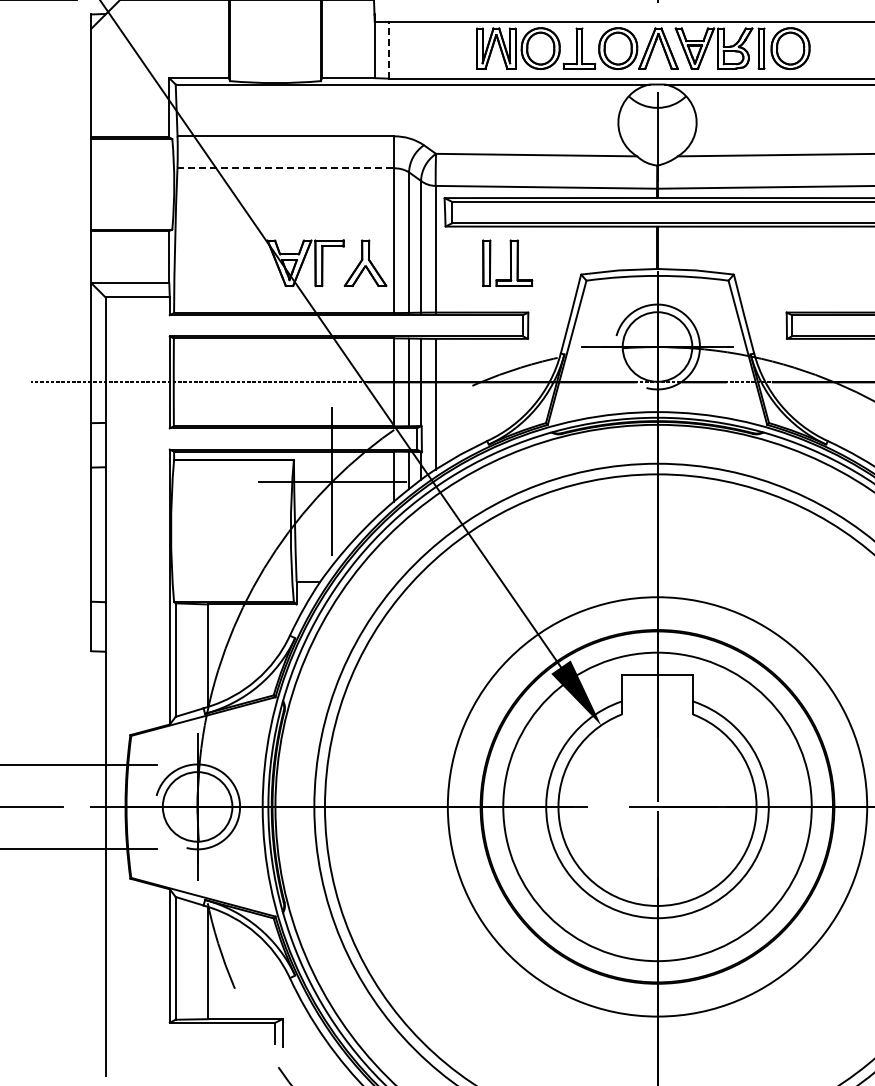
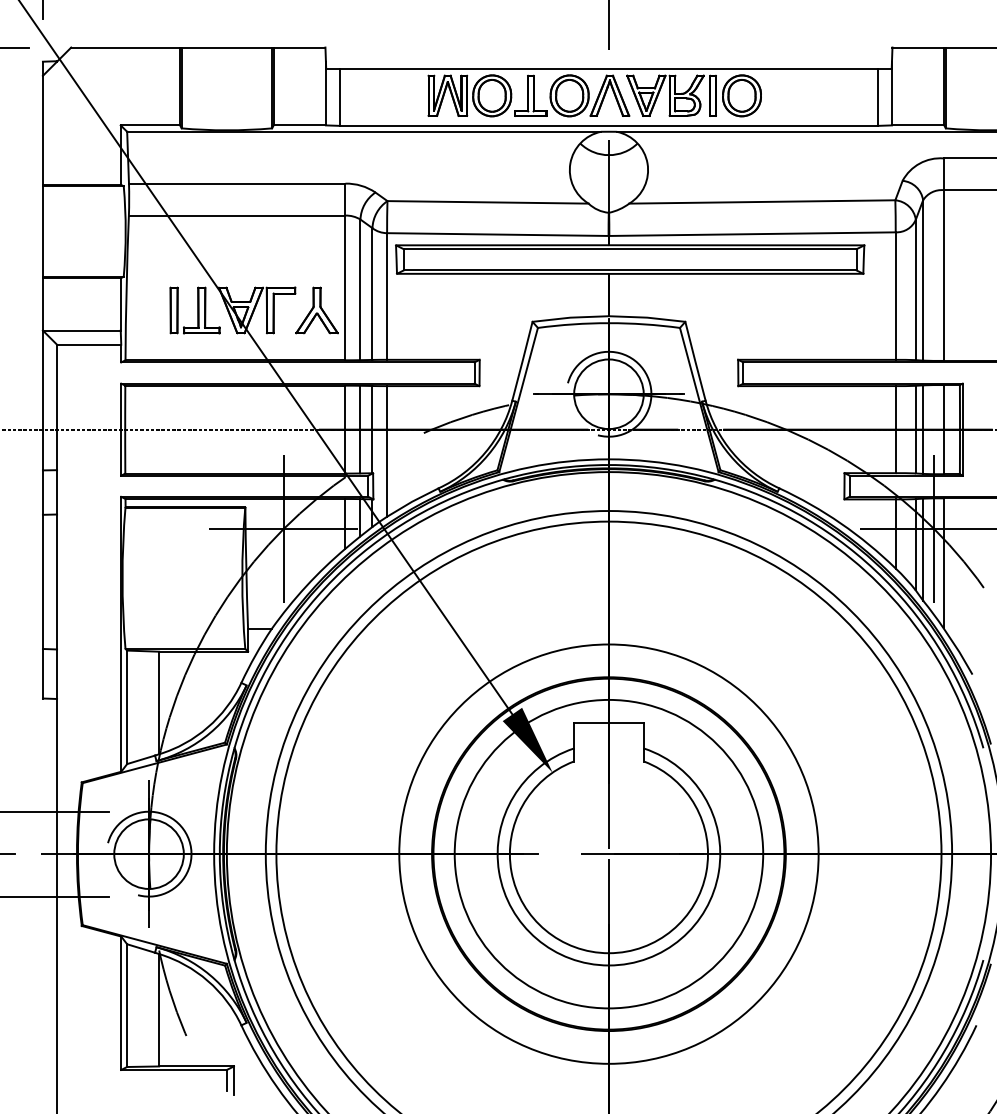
line: (389, 50) -> (340, 97), dashed -> solid
line: (286, 168) -> (237, 215), dashed -> solid
part: (507, 263) -> (194, 310), moved

